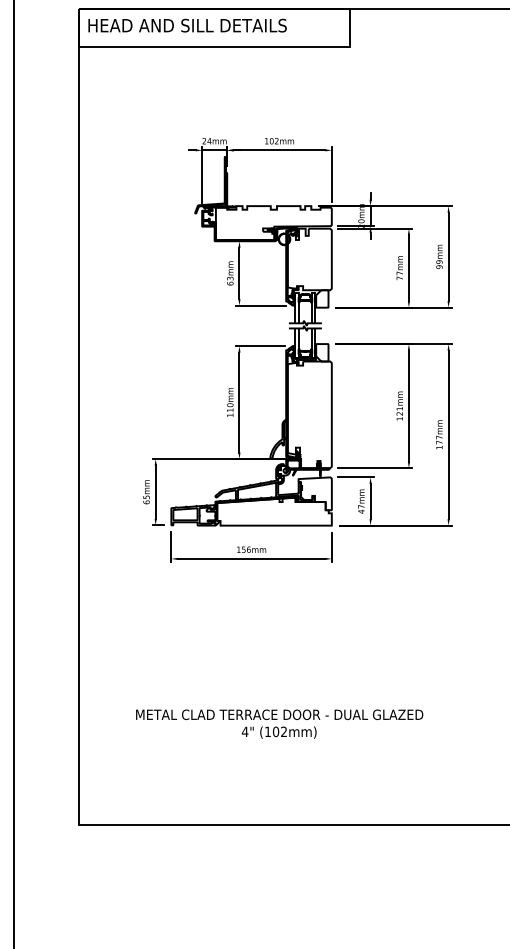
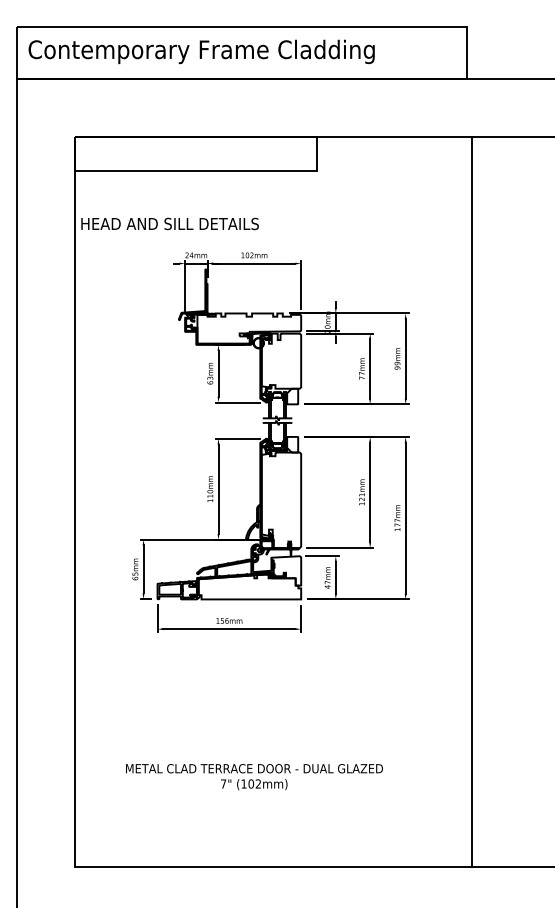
text: (186, 25) -> (169, 223), moved
text: (245, 731) -> (223, 783), 4" -> 7"

